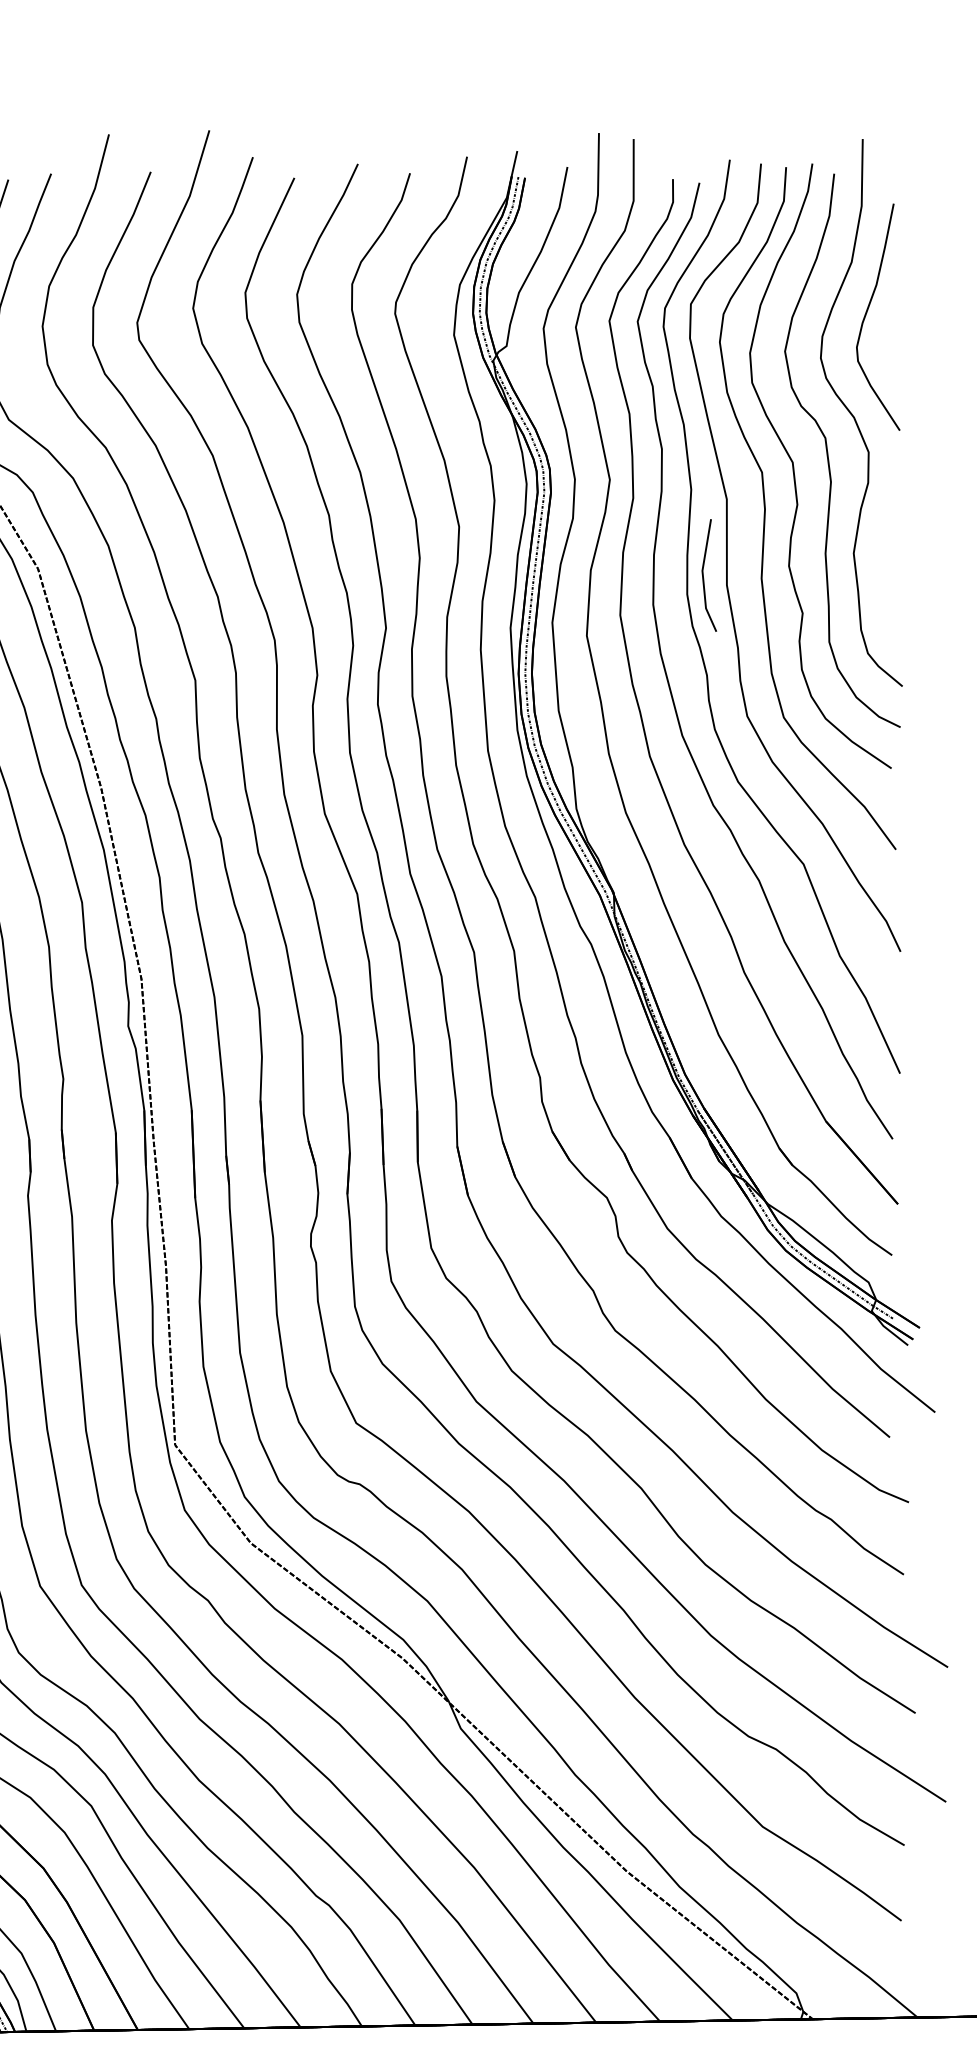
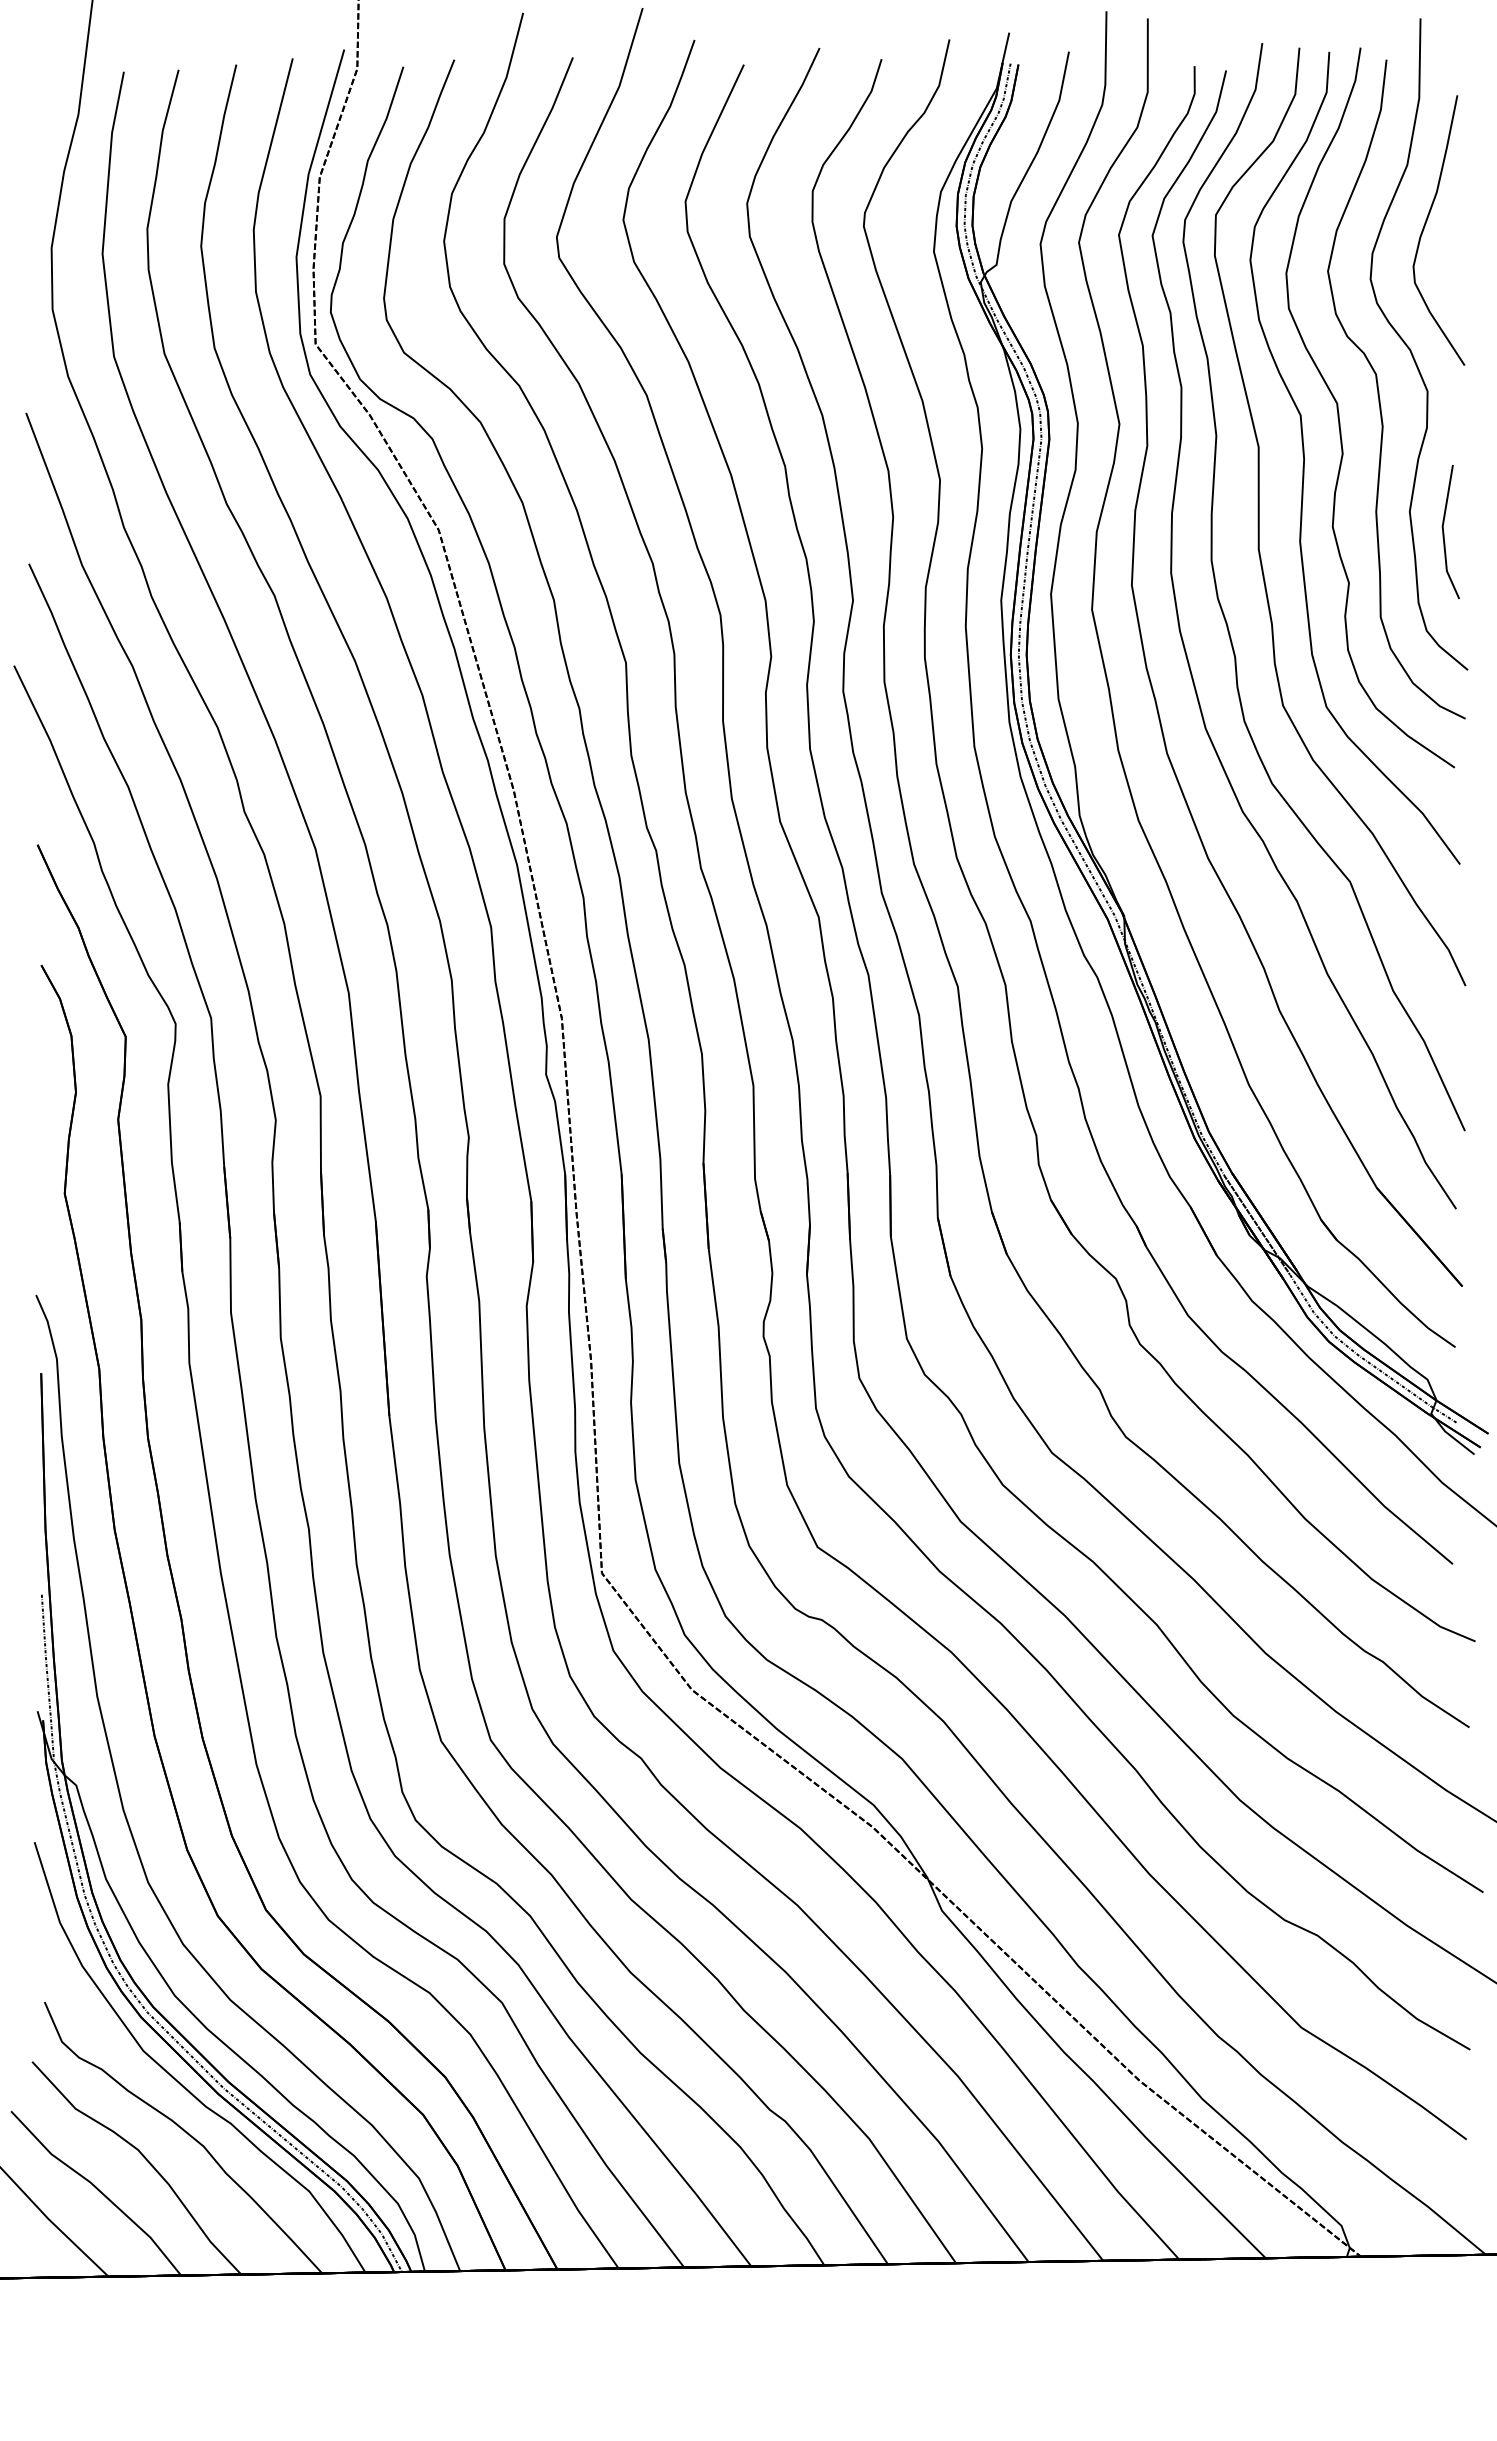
line: (703, 575) -> (1444, 532), moved

